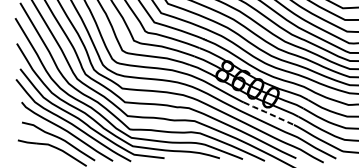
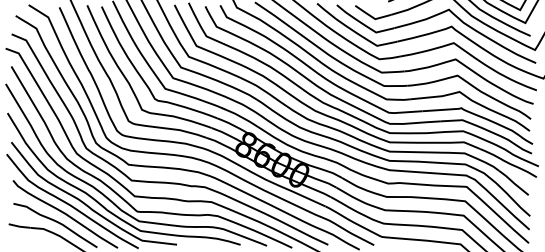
line: (268, 113) -> (296, 193), dashed -> solid

